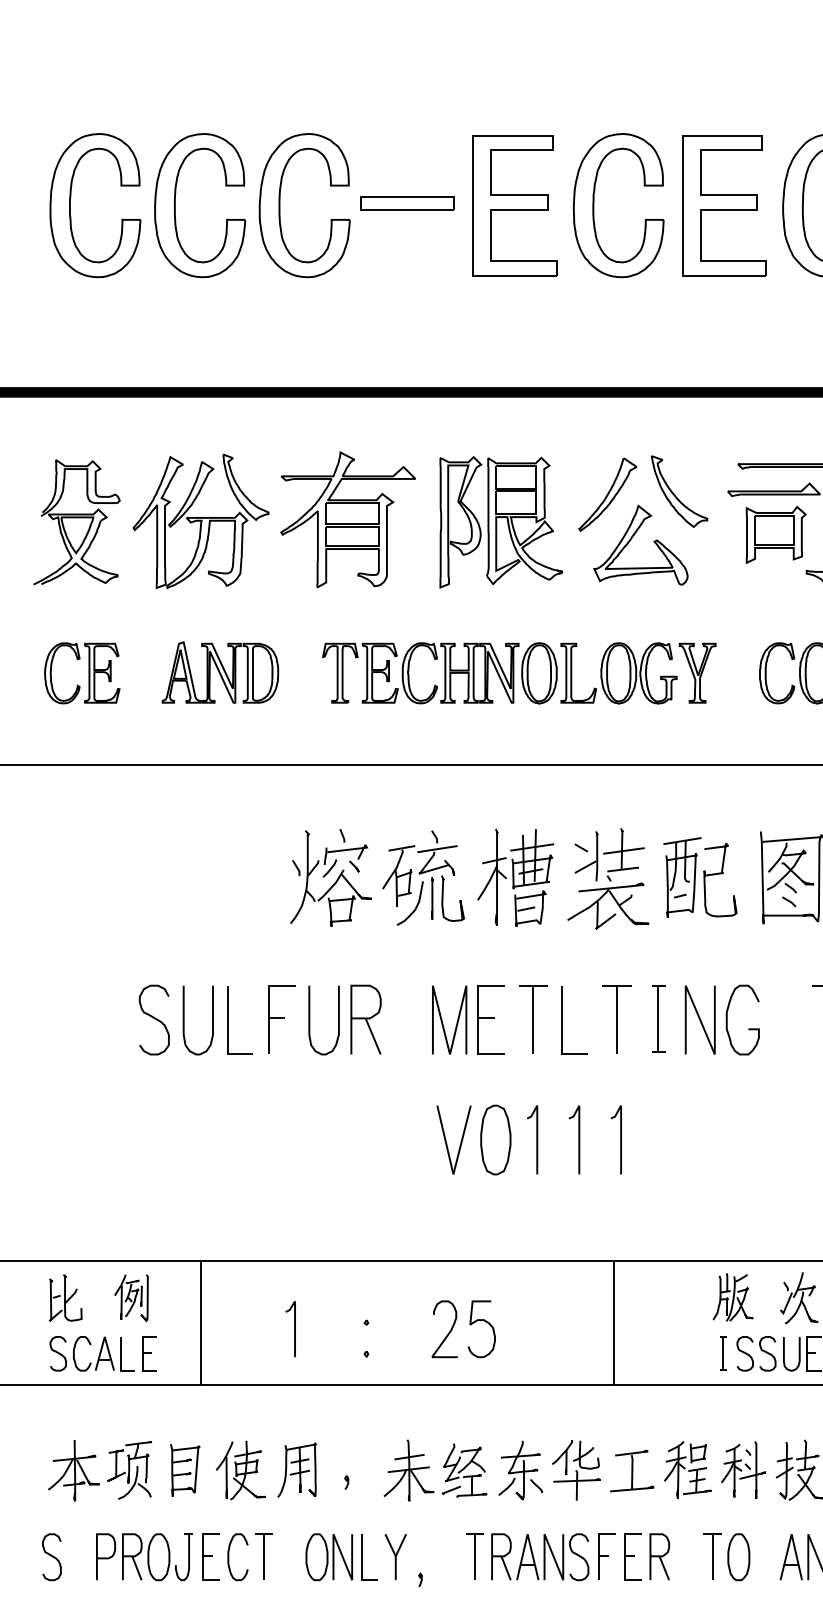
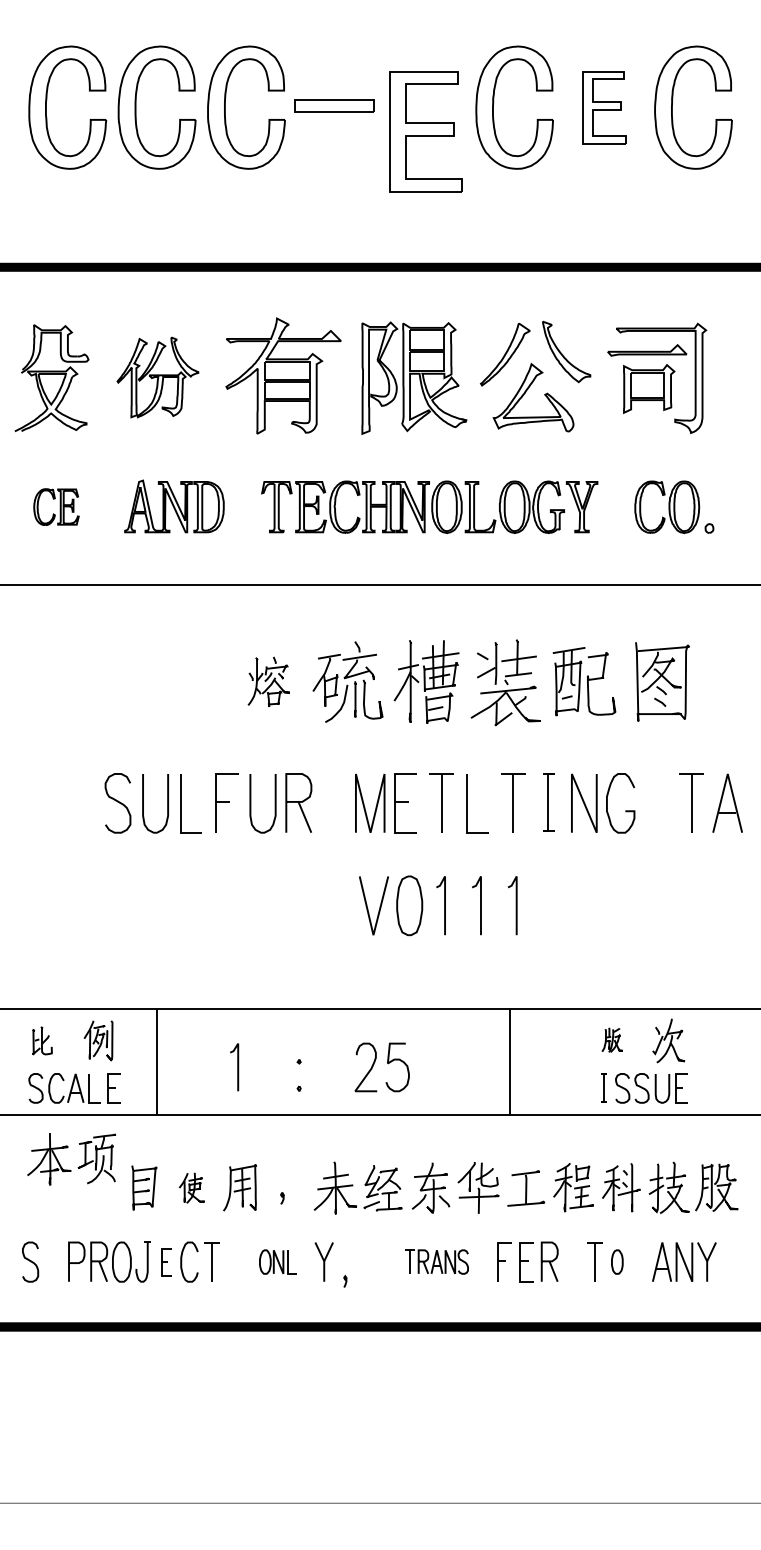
part: (514, 205) -> (425, 131), moved
part: (723, 205) -> (604, 107), size x0.6
part: (200, 521) -> (157, 377), size x0.7
part: (82, 672) -> (56, 506), size x0.7
part: (330, 877) -> (268, 681), size x0.6
part: (733, 1296) -> (612, 1039), size x0.6
part: (65, 1297) -> (42, 1040), size x0.7
part: (240, 1469) -> (191, 1187), size x0.6
part: (106, 1480) -> (77, 1167), moved
part: (341, 1556) -> (277, 1261), size x0.6
part: (527, 1556) -> (436, 1261), size x0.6
part: (739, 1556) -> (617, 1261), size x0.6
part: (211, 1557) -> (166, 1262), size x0.7

